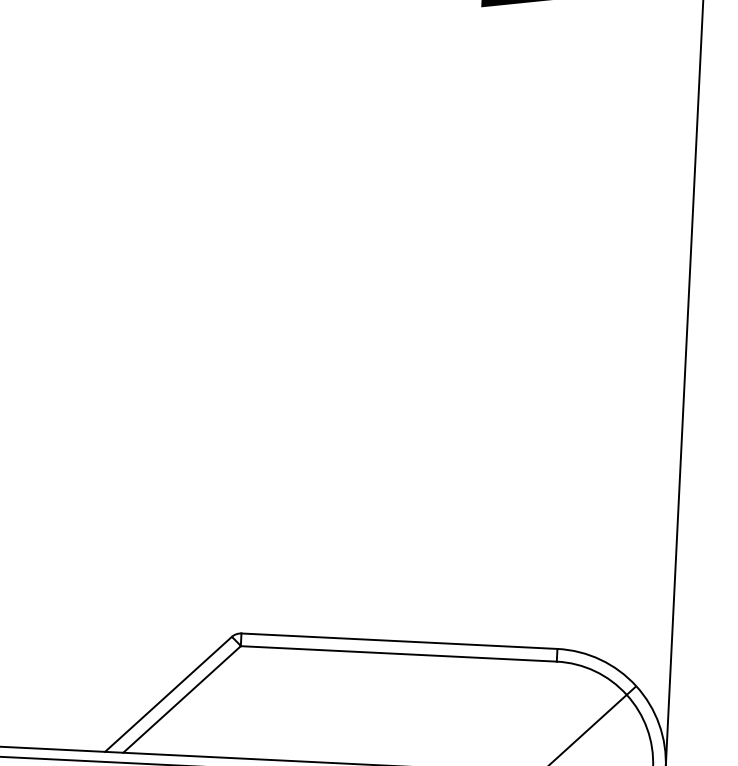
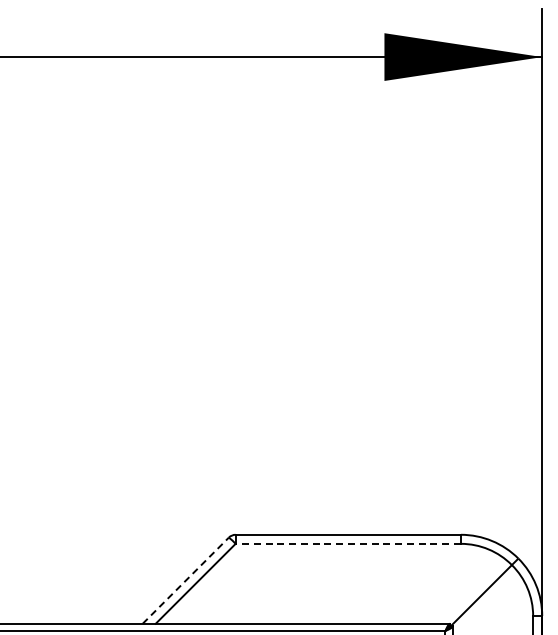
line: (399, 653) -> (348, 543), solid -> dashed
line: (167, 694) -> (185, 580), solid -> dashed

